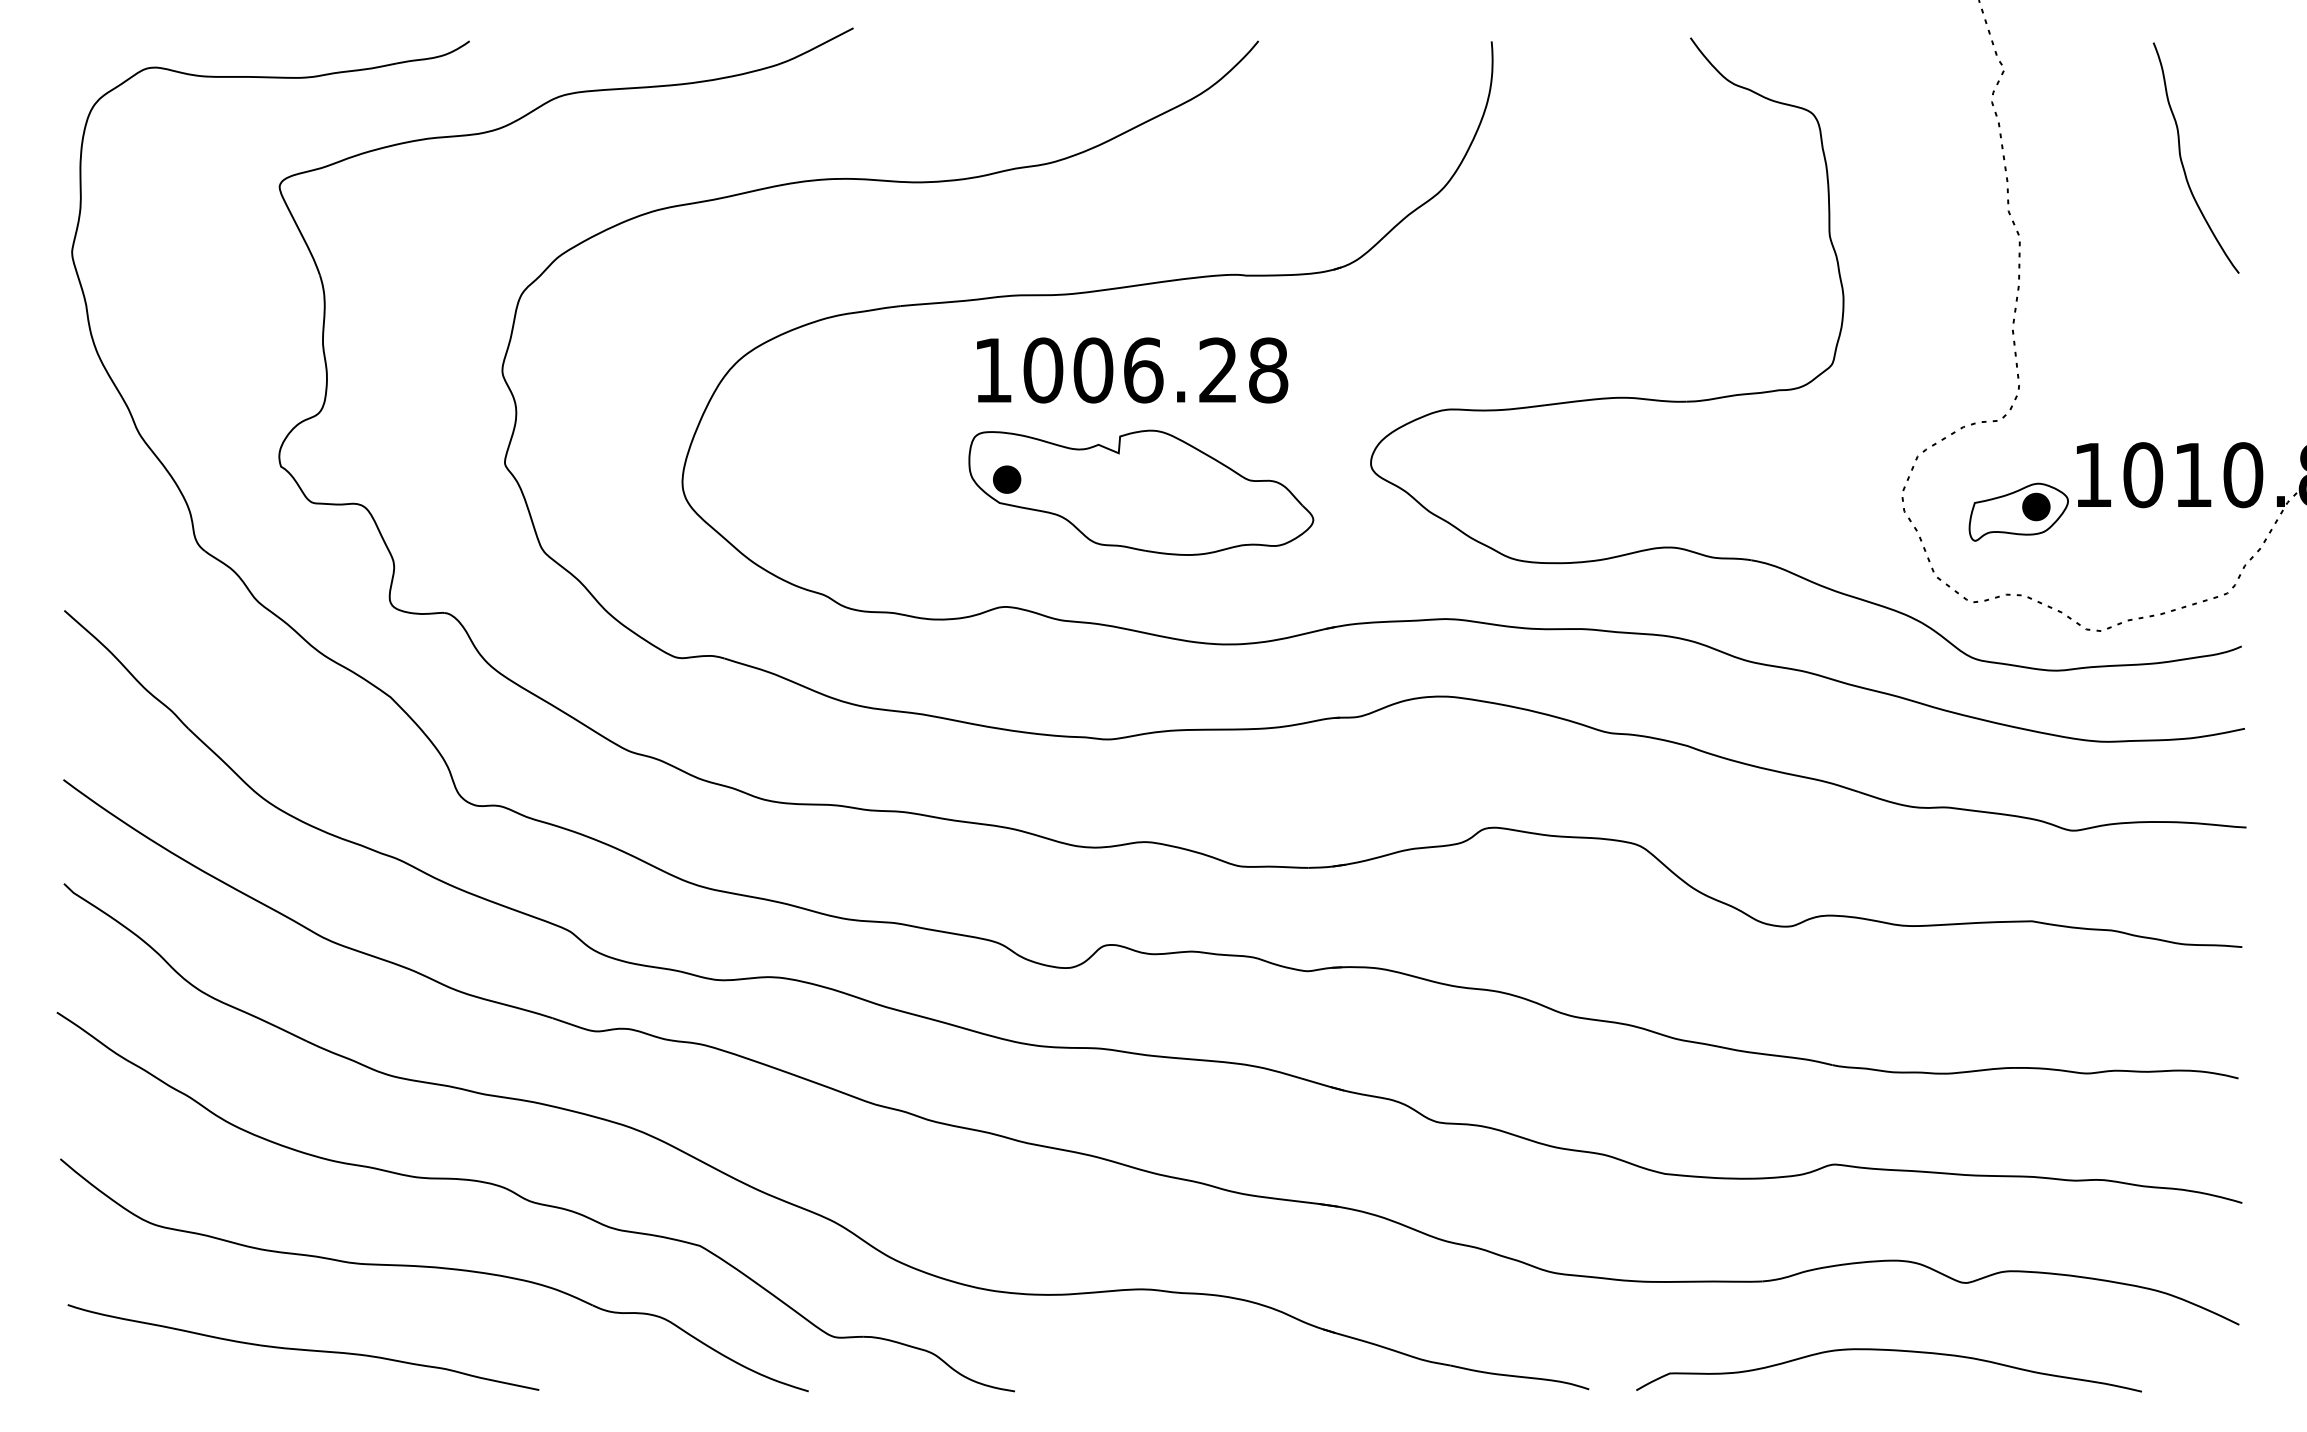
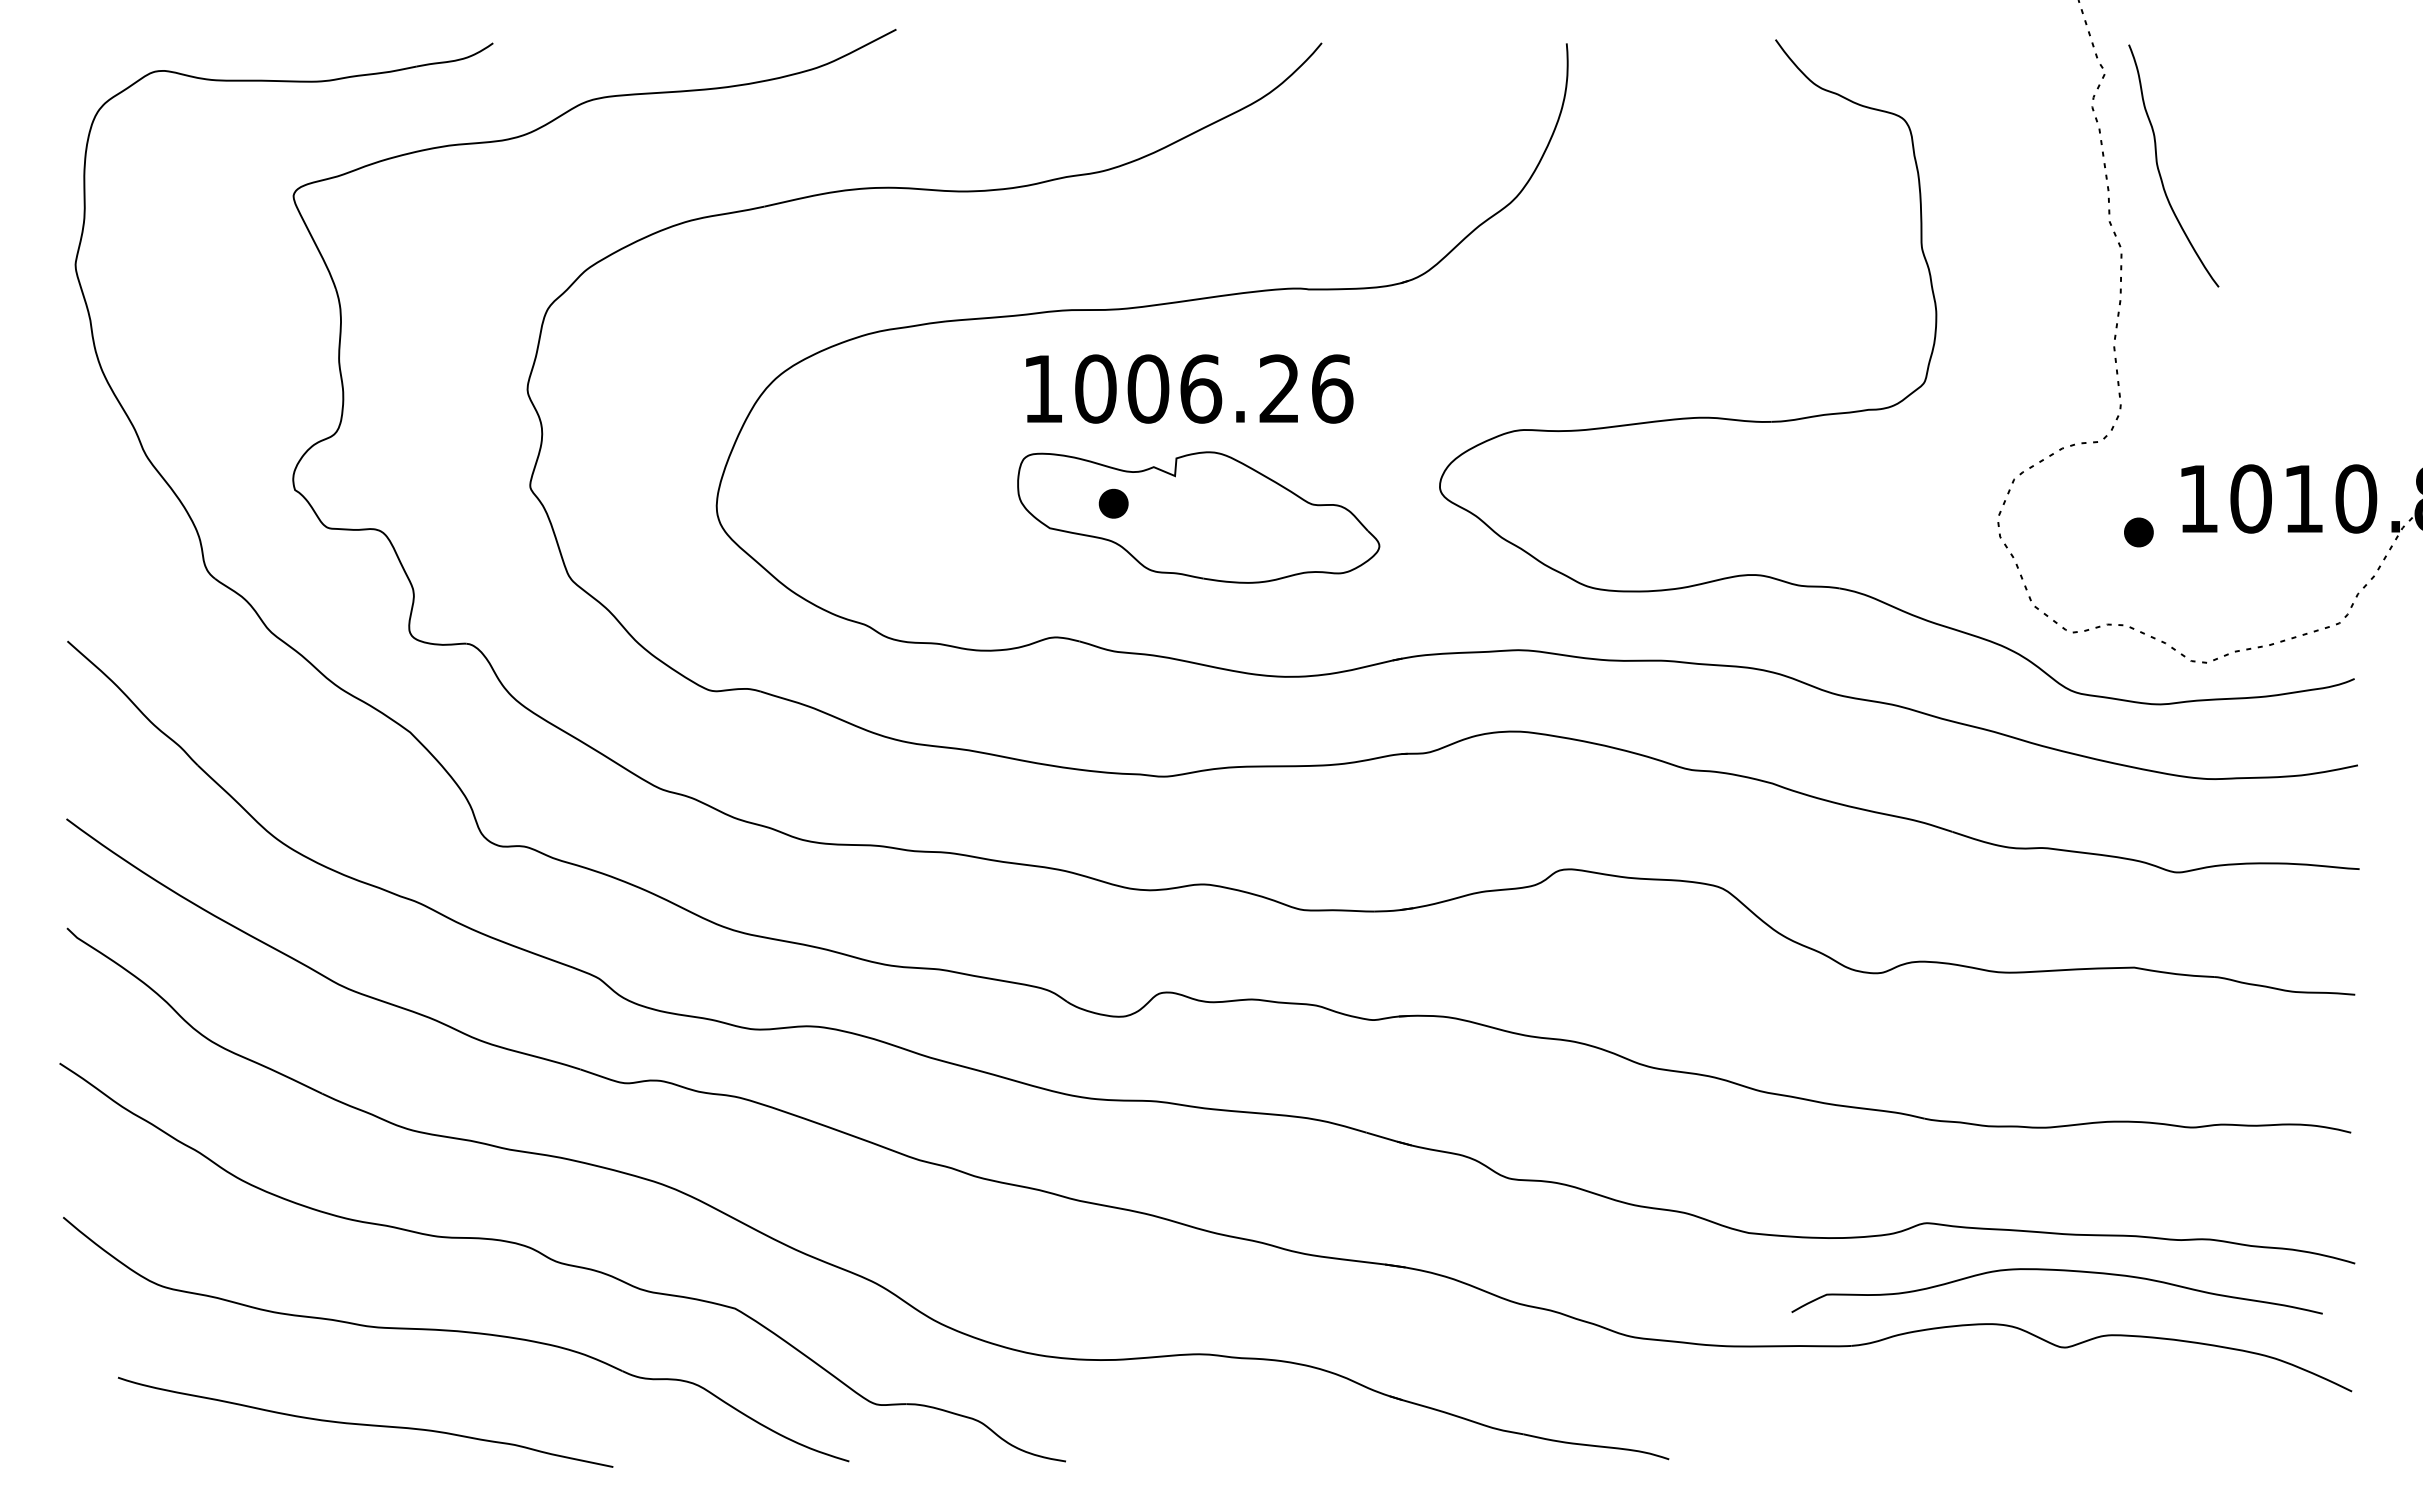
curve: (2182, 161) -> (2159, 169), moved
text: (1268, 369) -> (1332, 388), 1006.28 -> 1006.26
part: (1006, 479) -> (1113, 503), moved
part: (2018, 511) -> (2120, 537), removed
curve: (302, 1348) -> (364, 1423), moved
curve: (1892, 1351) -> (2060, 1271), moved

